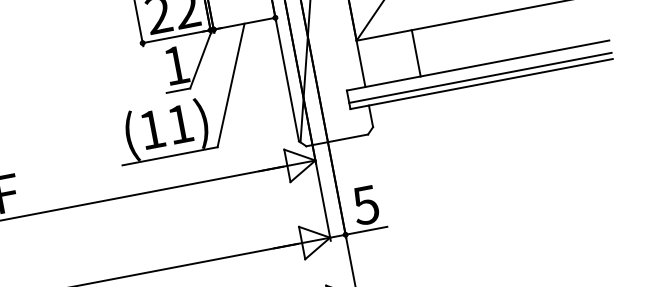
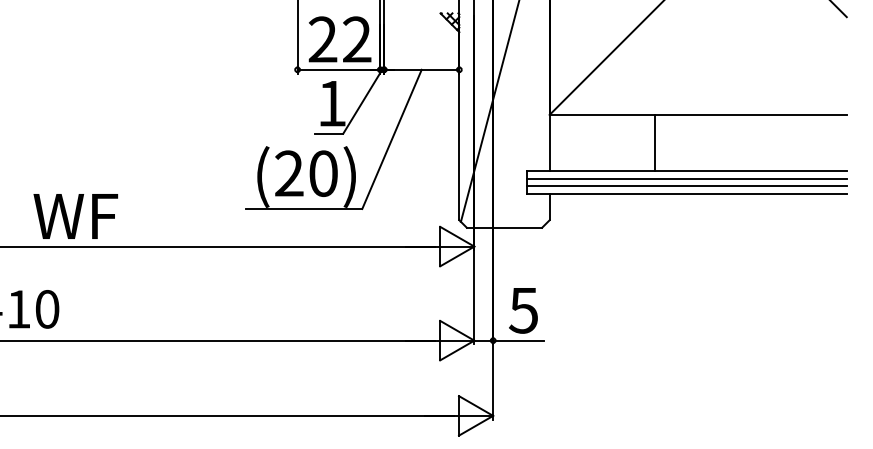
line: (415, 52) -> (654, 142), moved
line: (478, 71) -> (686, 178), added
text: (166, 126) -> (306, 173), (11) -> (20)

